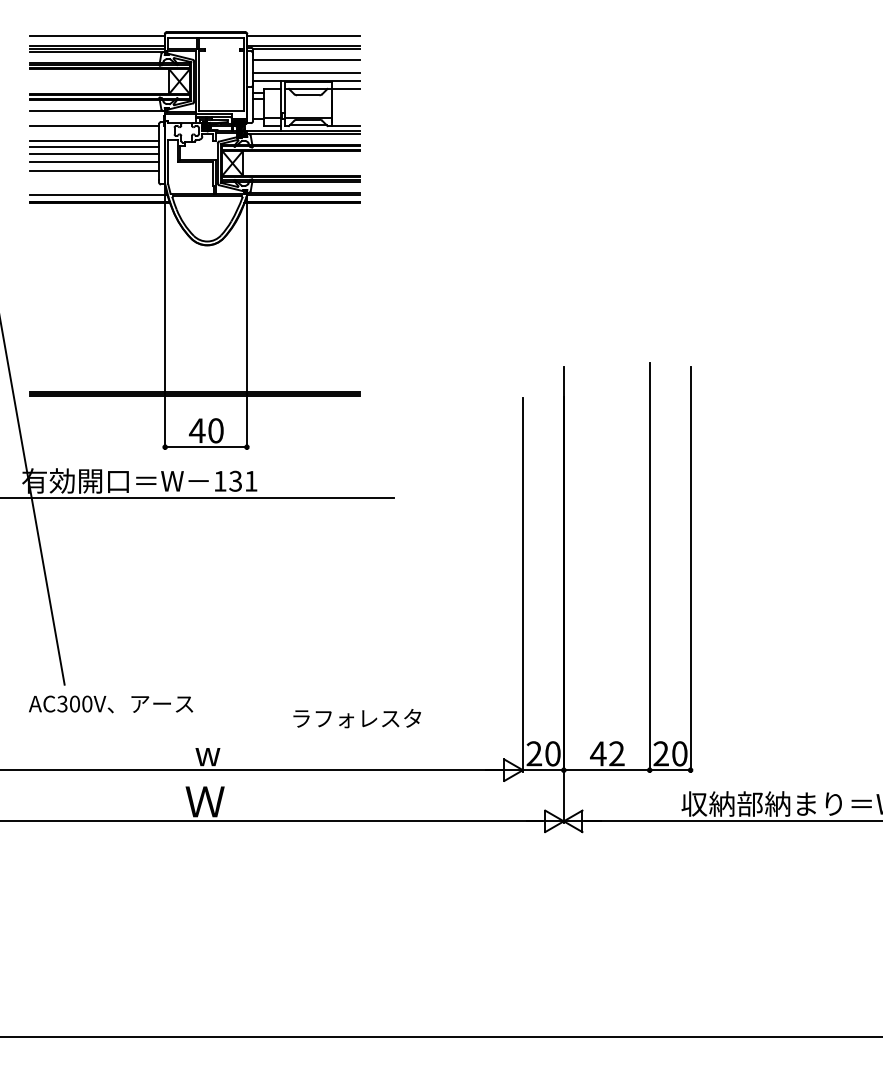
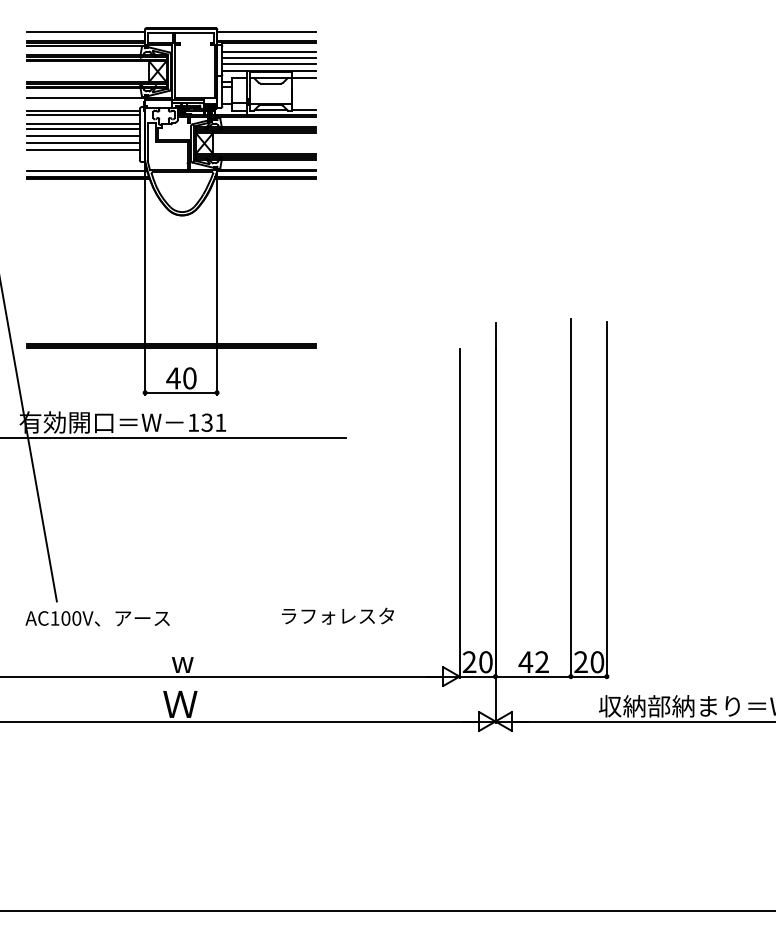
line: (306, 65) -> (269, 57), added
line: (93, 130) -> (82, 114), added
text: (61, 704) -> (54, 618), AC300V -> AC100V
text: (356, 717) -> (337, 615), moved

